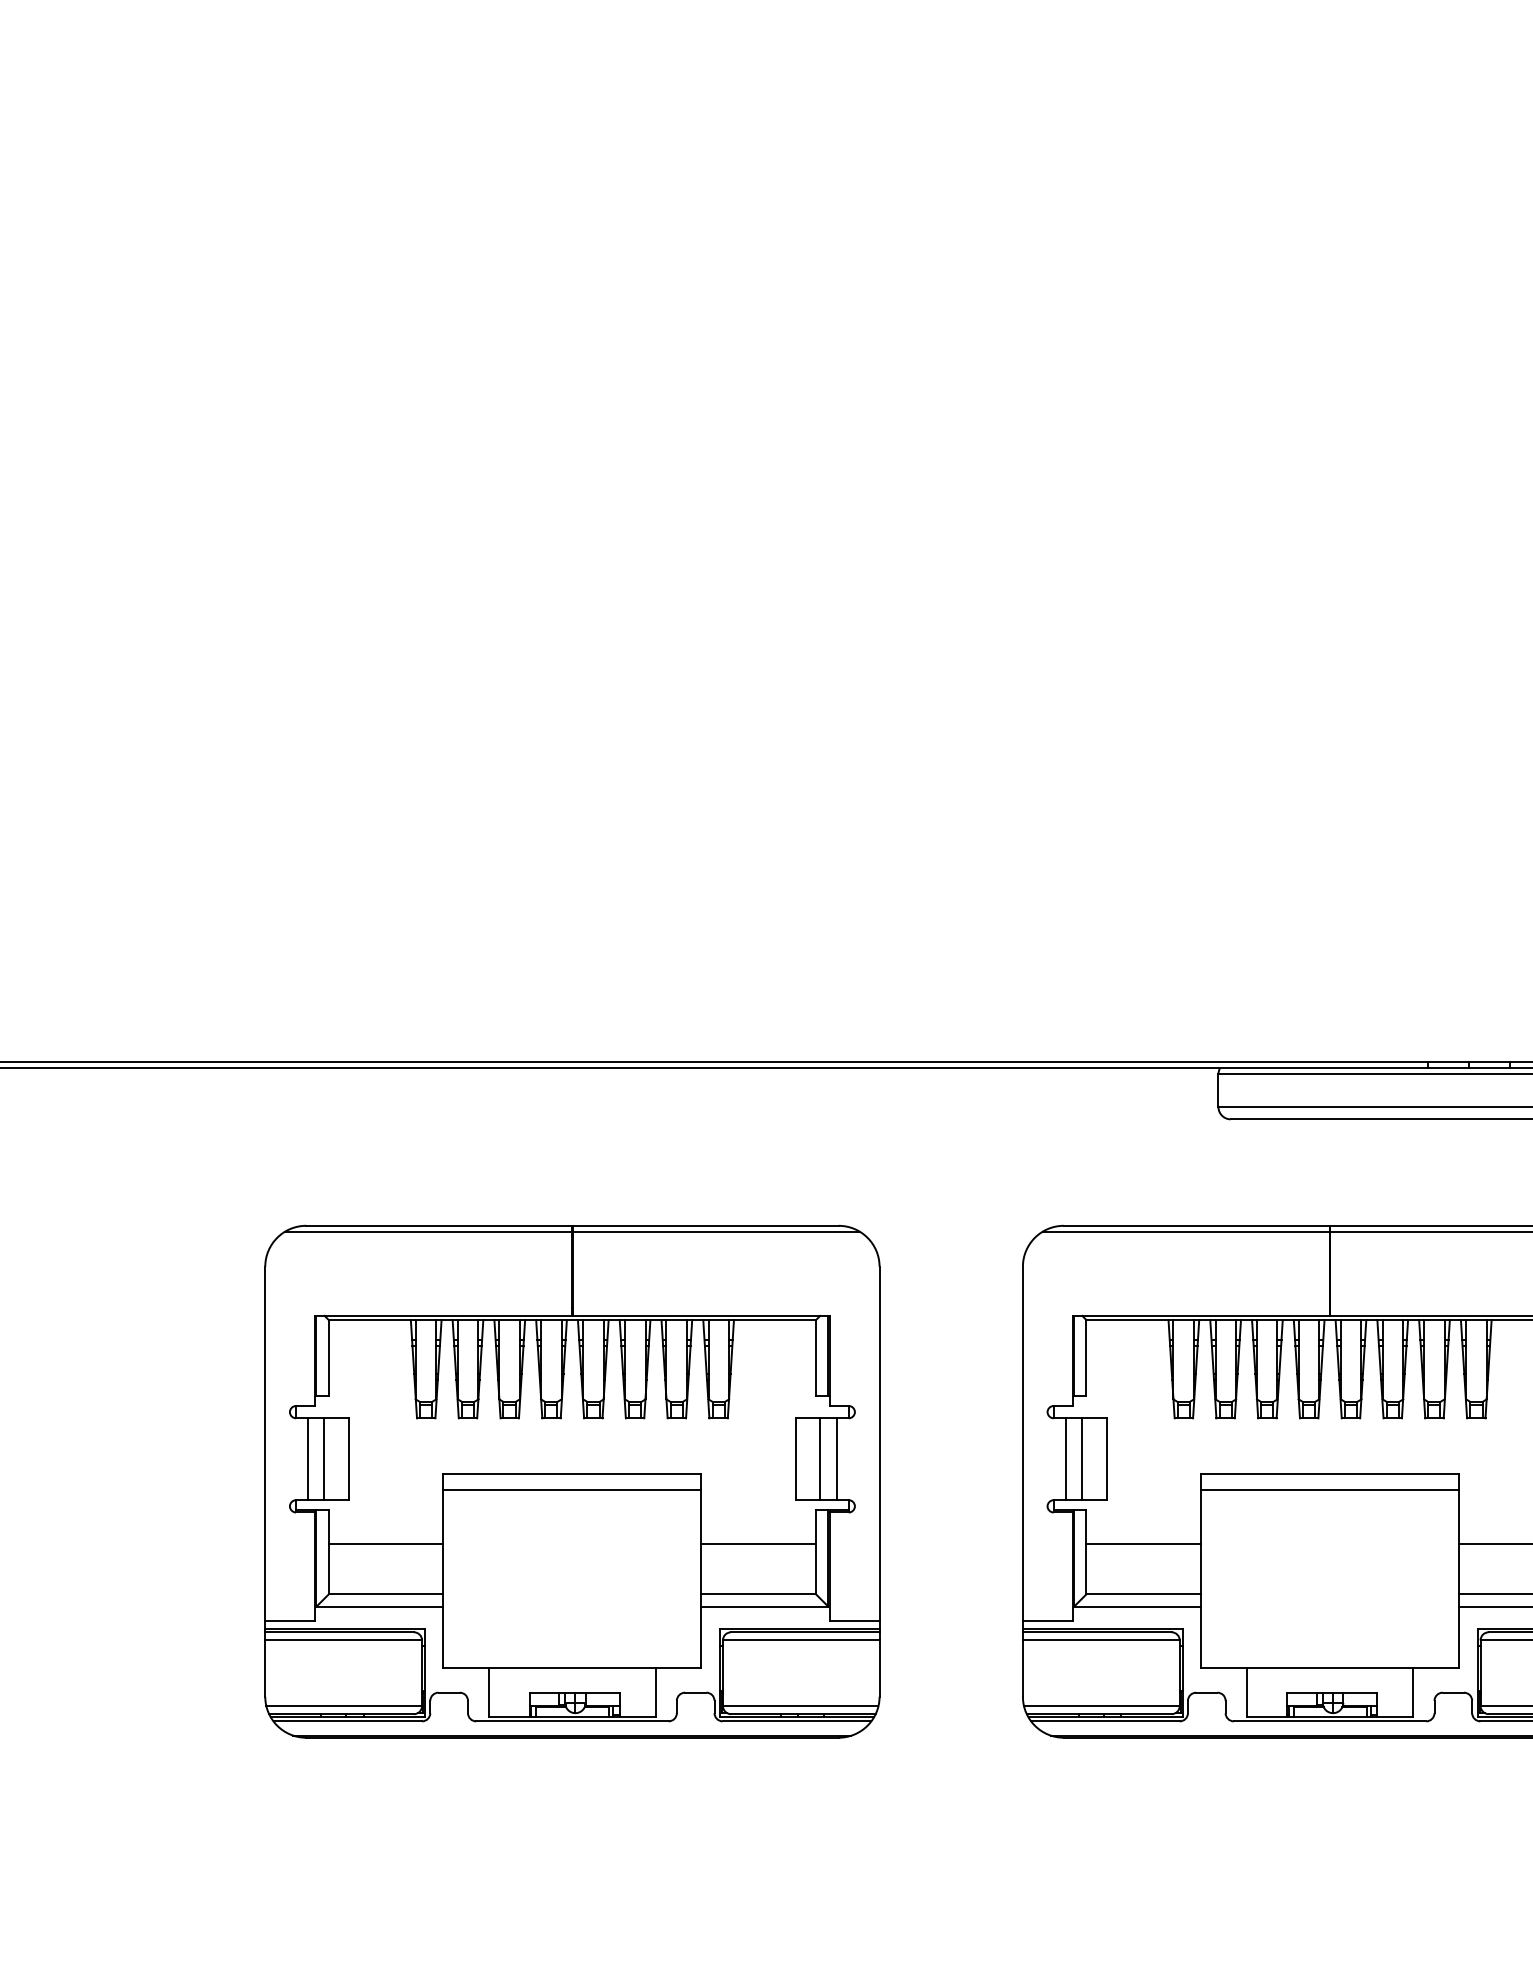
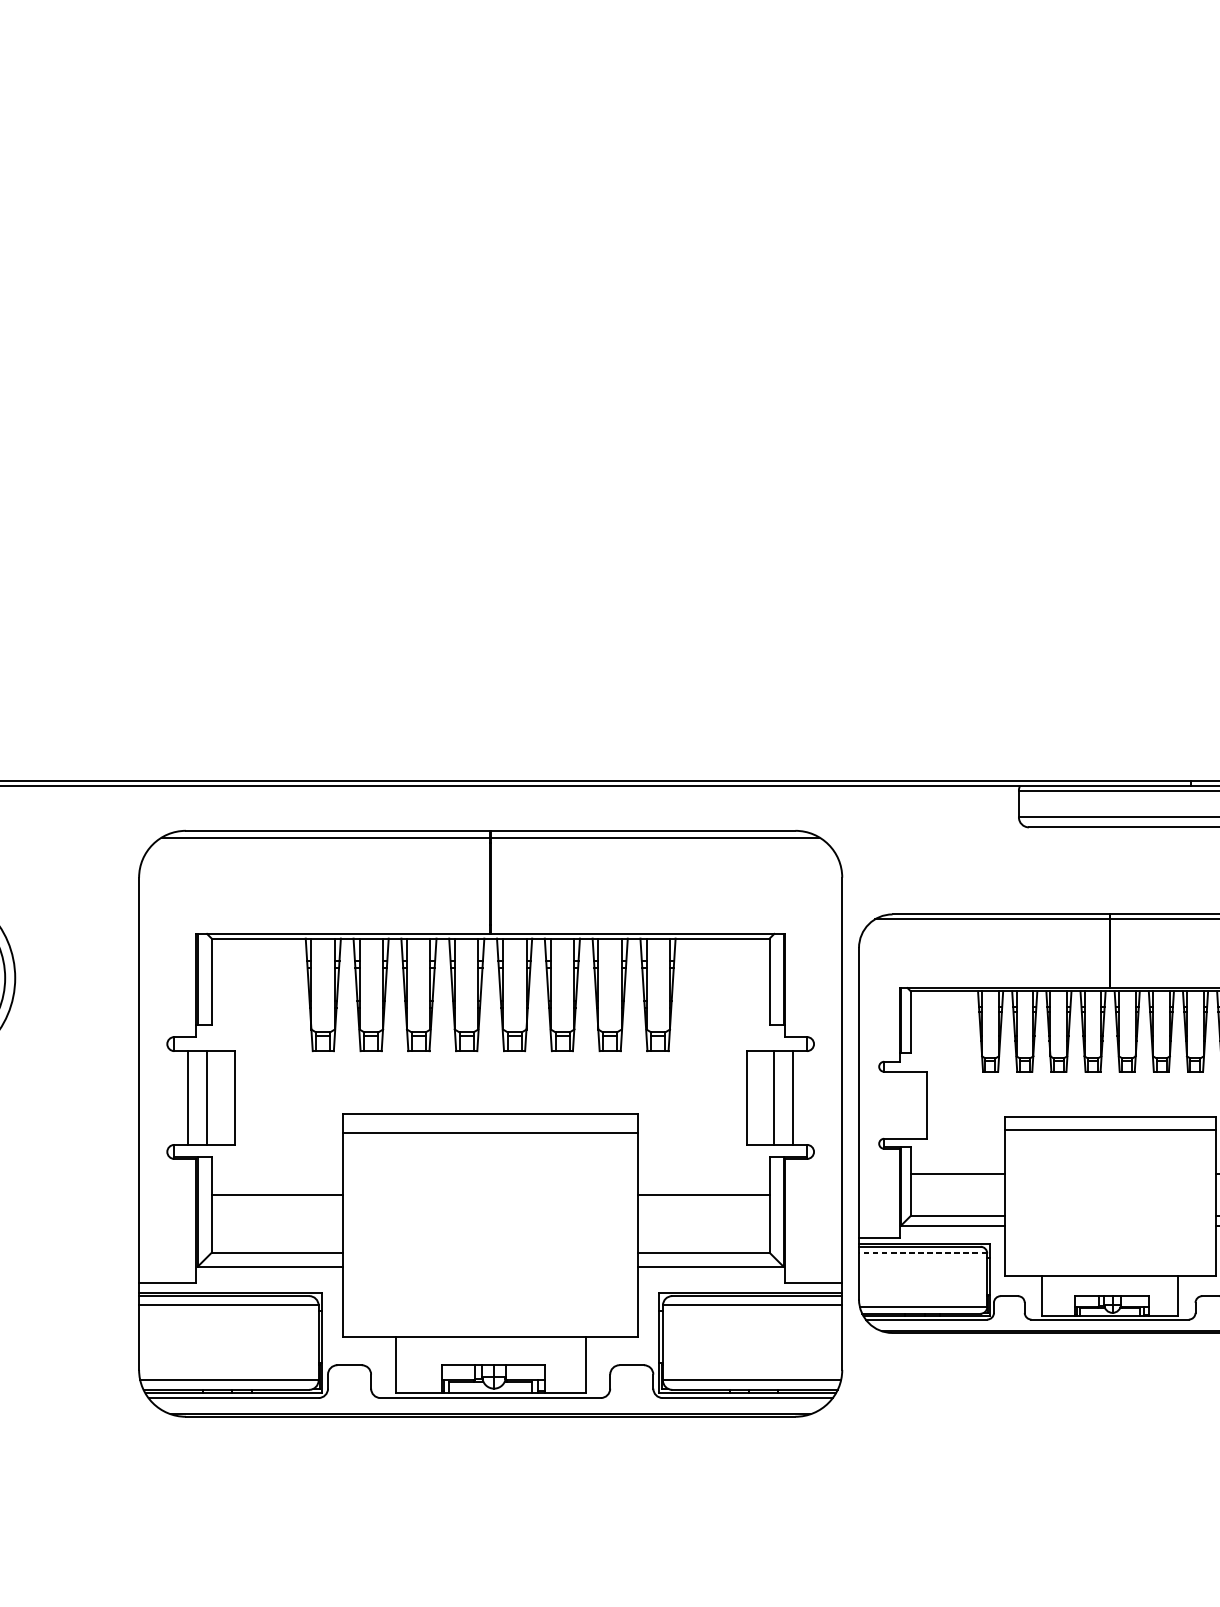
line: (1066, 1459) -> (894, 1105), removed
line: (1082, 1459) -> (907, 1105), removed
part: (572, 1481) -> (490, 1123), size x1.4
line: (1100, 1640) -> (922, 1253), solid -> dashed

